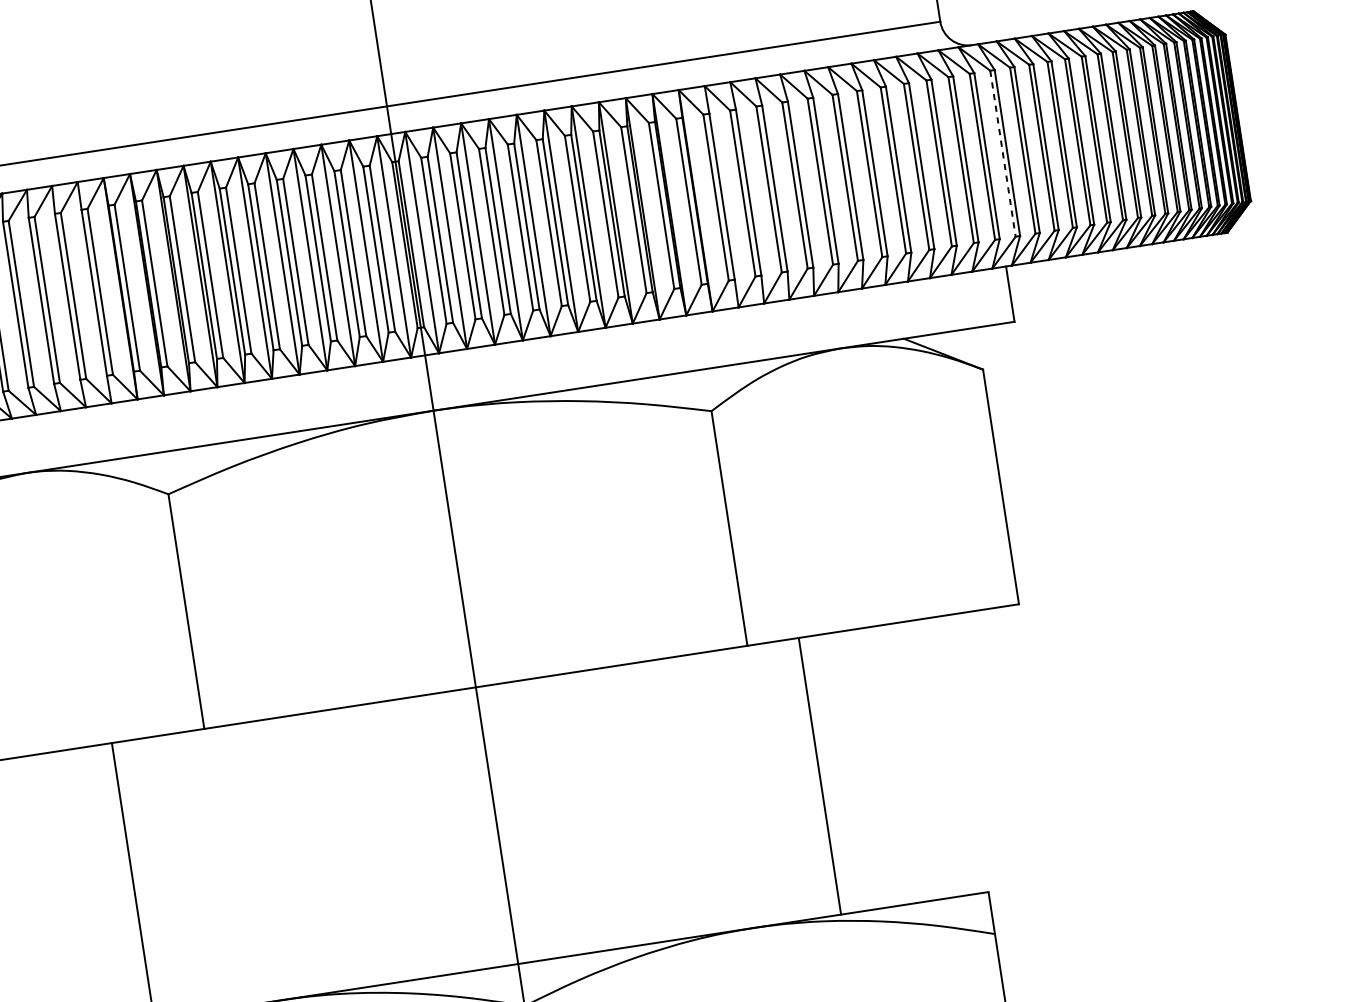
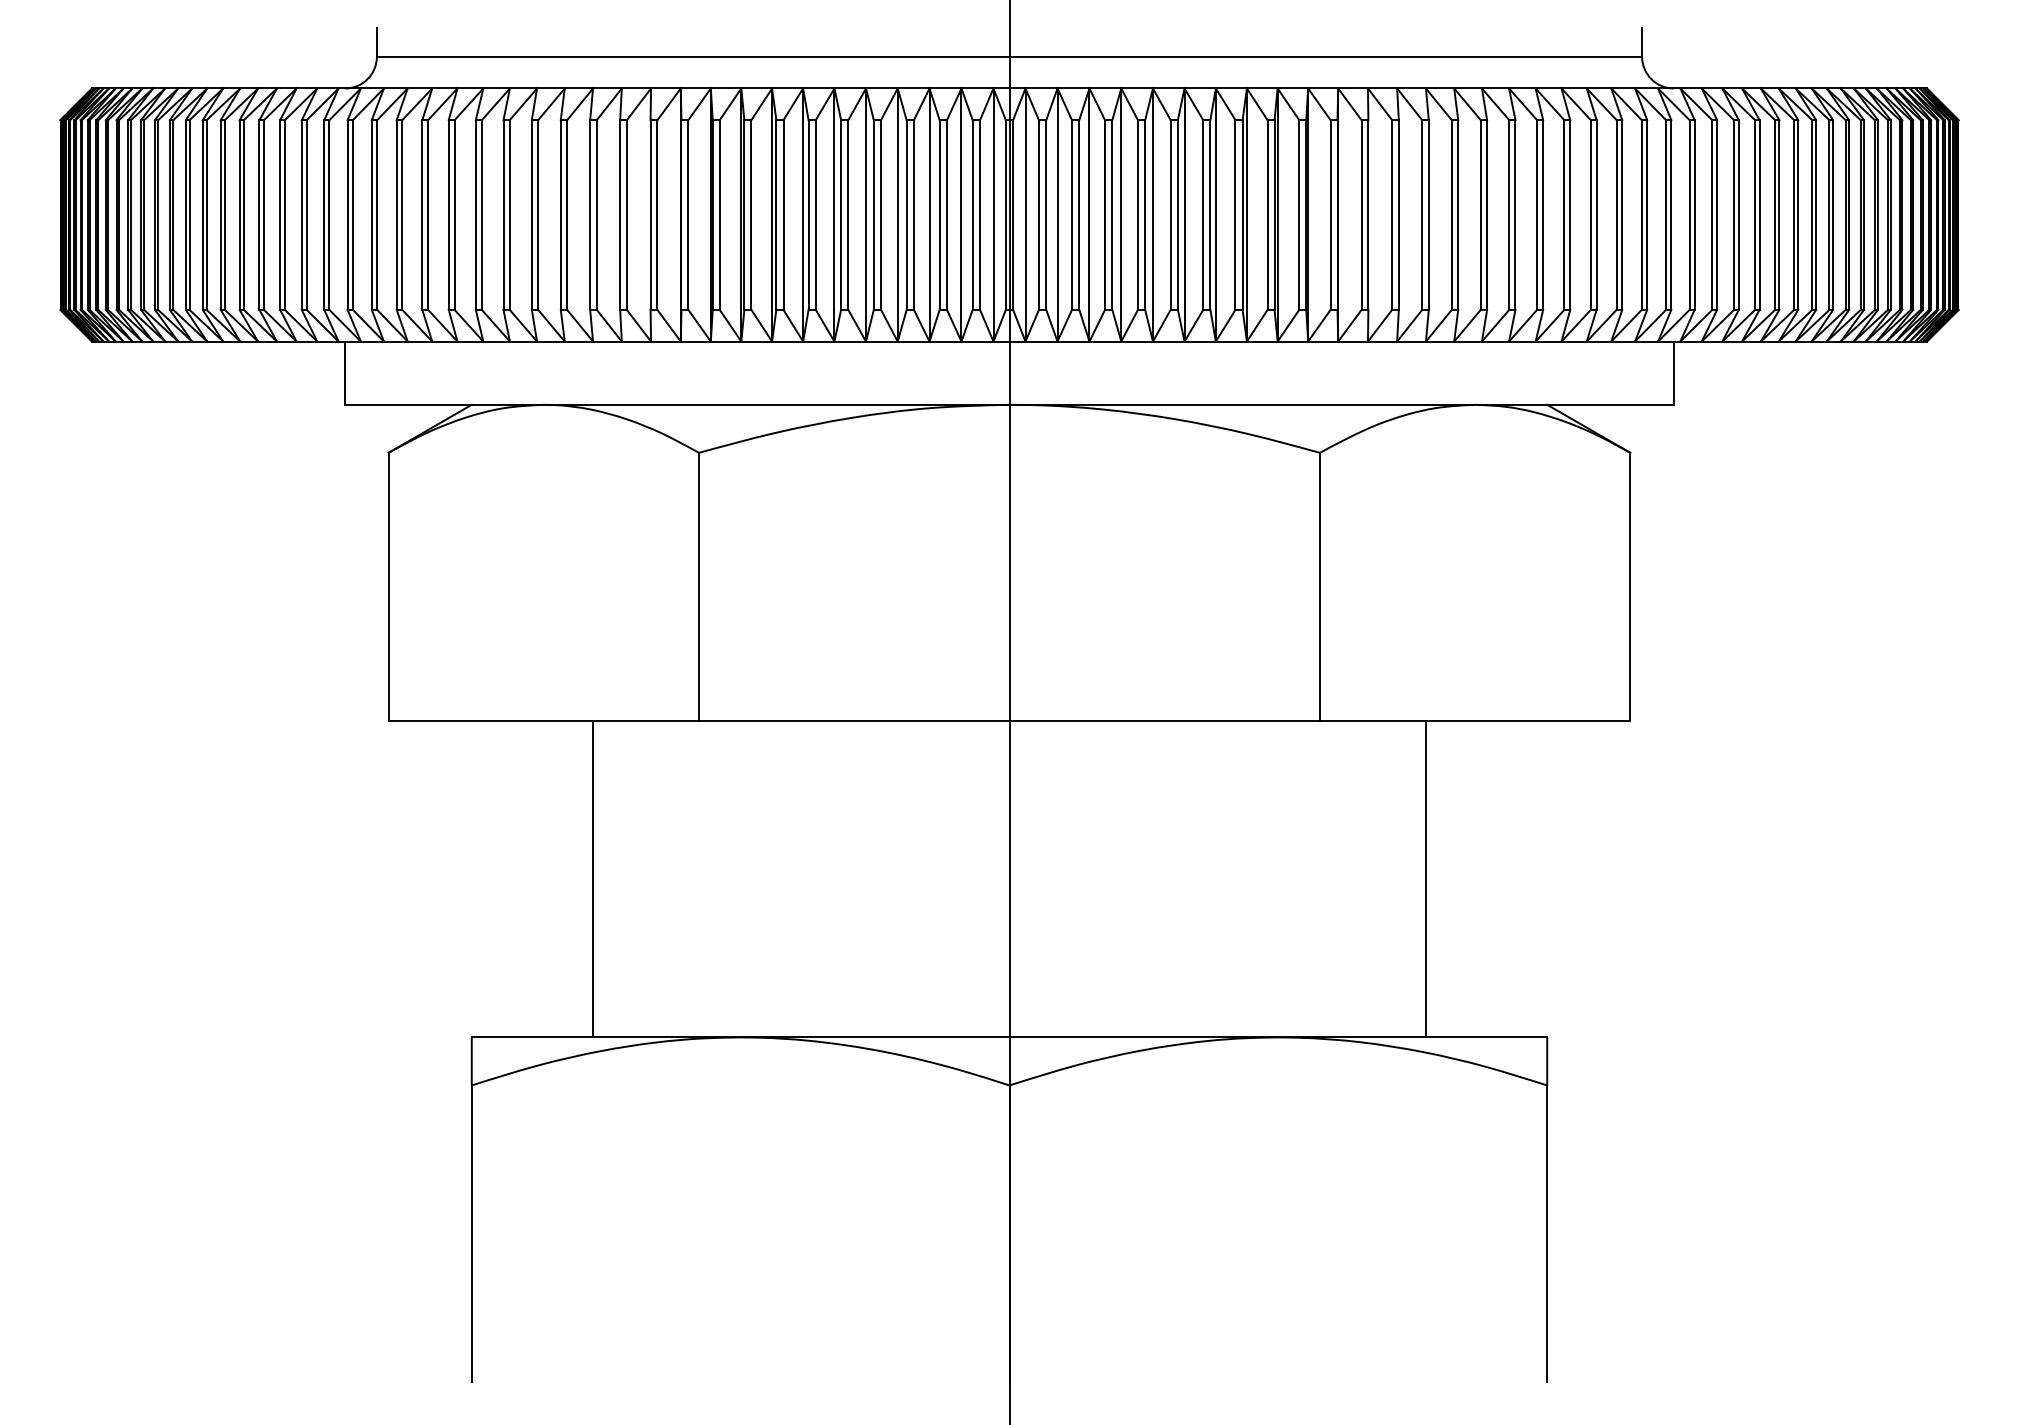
line: (1002, 154) -> (1689, 215), dashed -> solid
line: (819, 776) -> (1425, 879), moved

